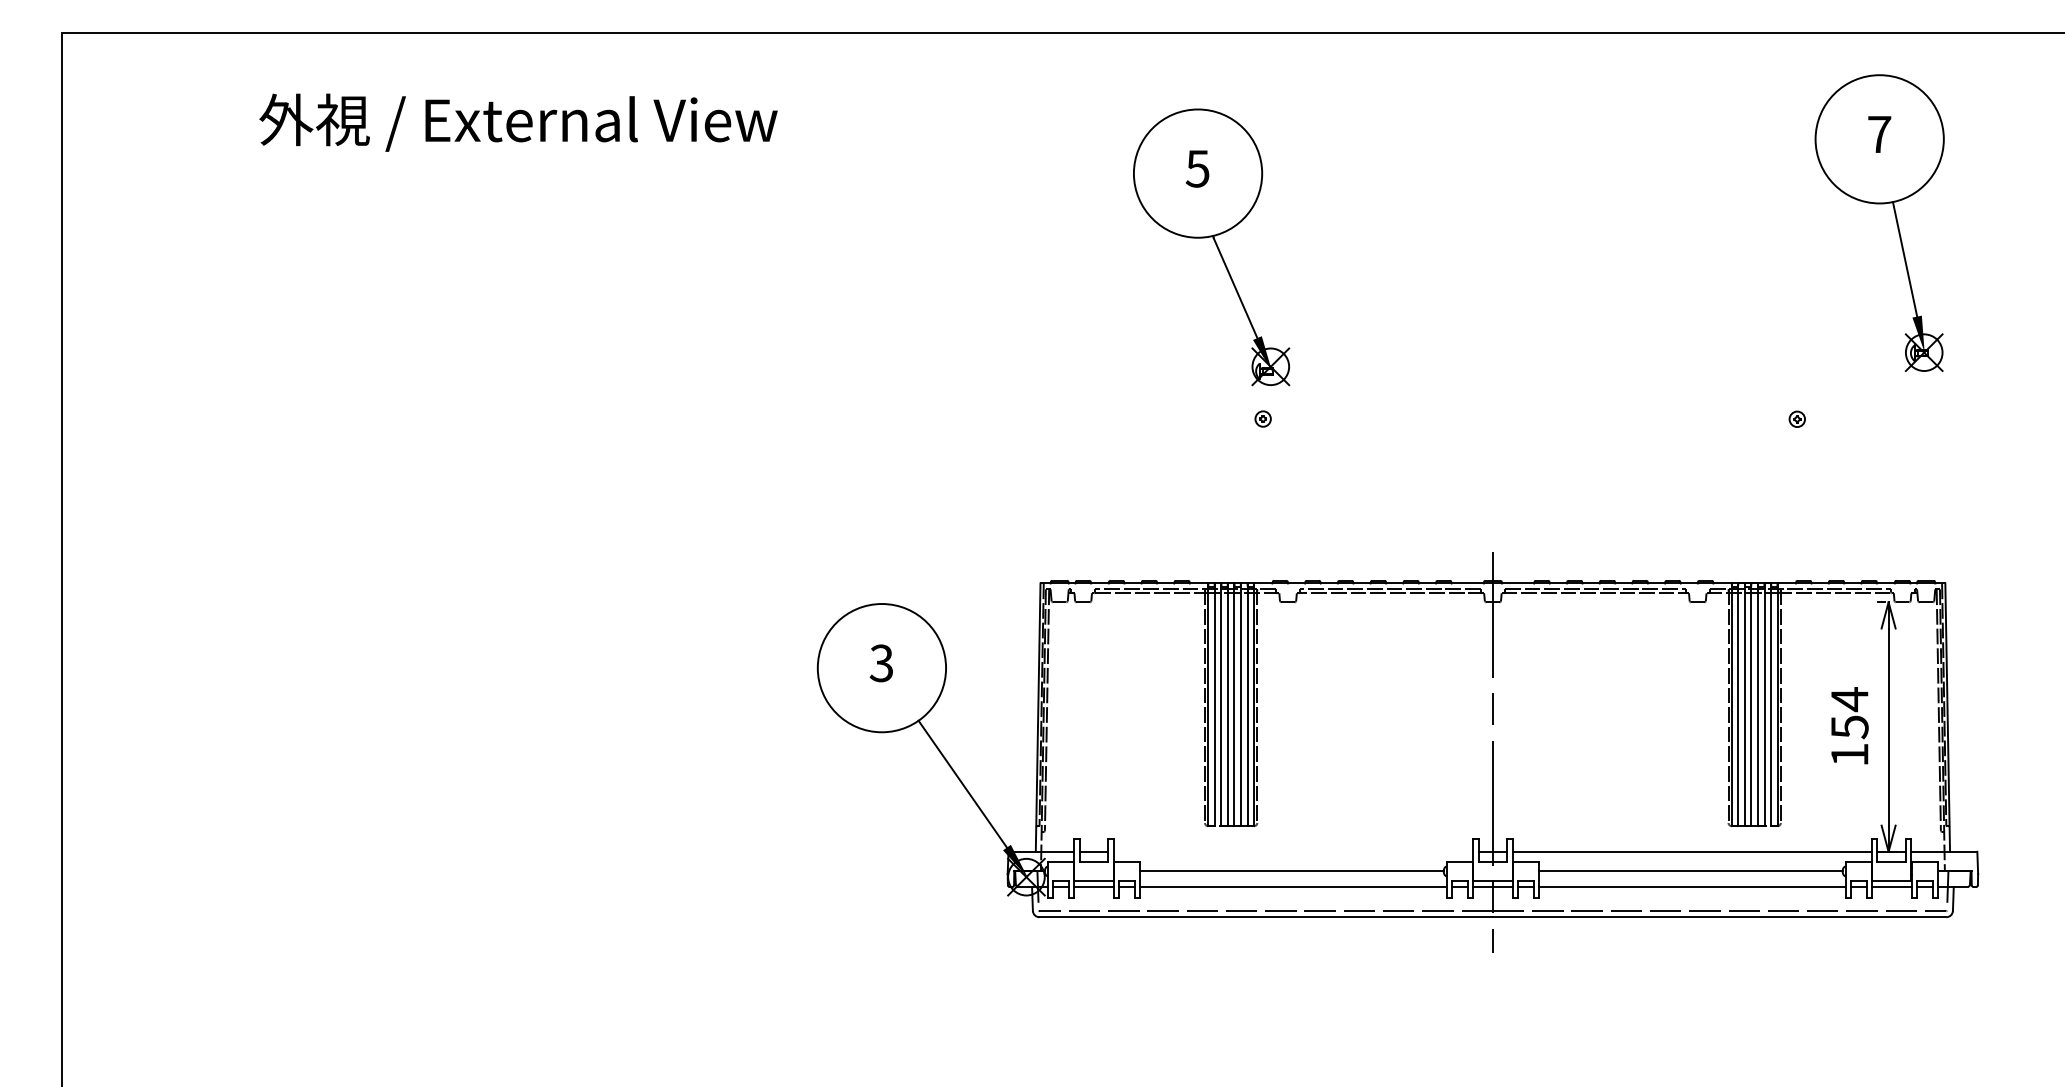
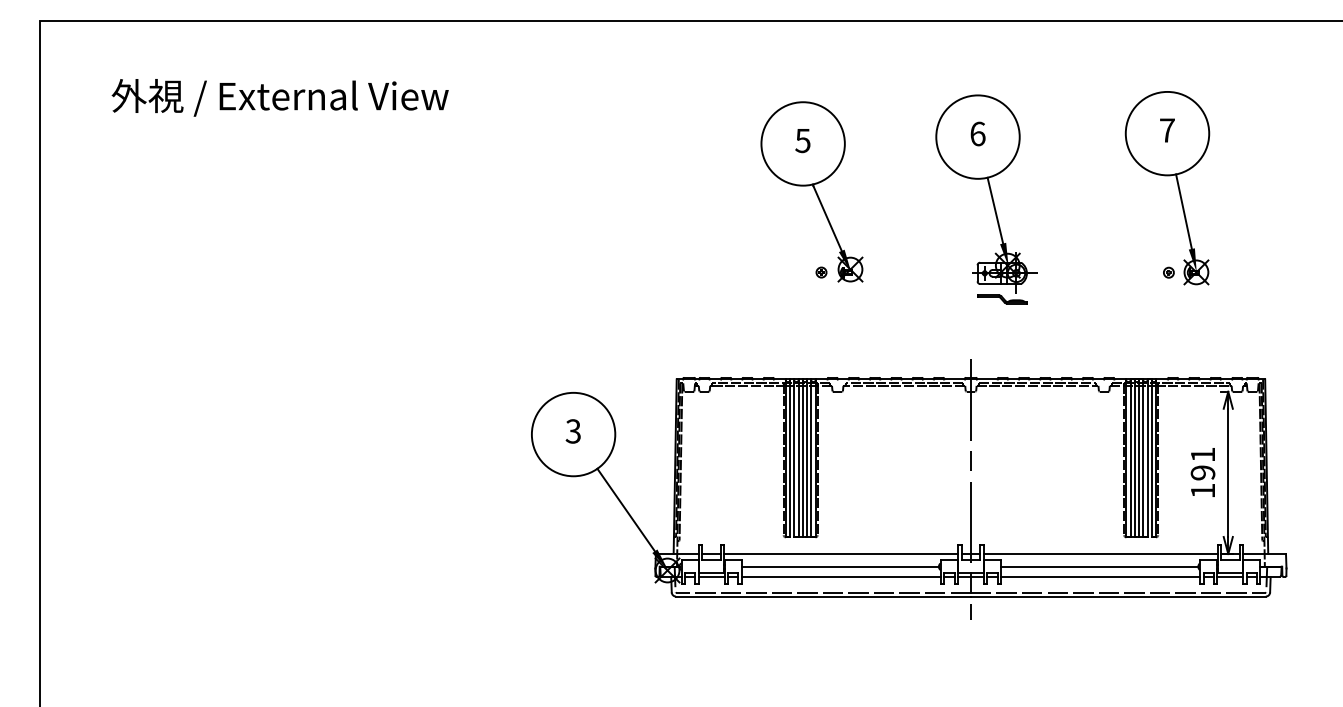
text: (517, 122) -> (279, 97), moved
part: (1895, 220) -> (1177, 186), moved
part: (1210, 246) -> (811, 191), moved
part: (1516, 306) -> (986, 199), added
text: (1848, 712) -> (1202, 463), 154 -> 191
line: (1293, 851) -> (841, 553), added

